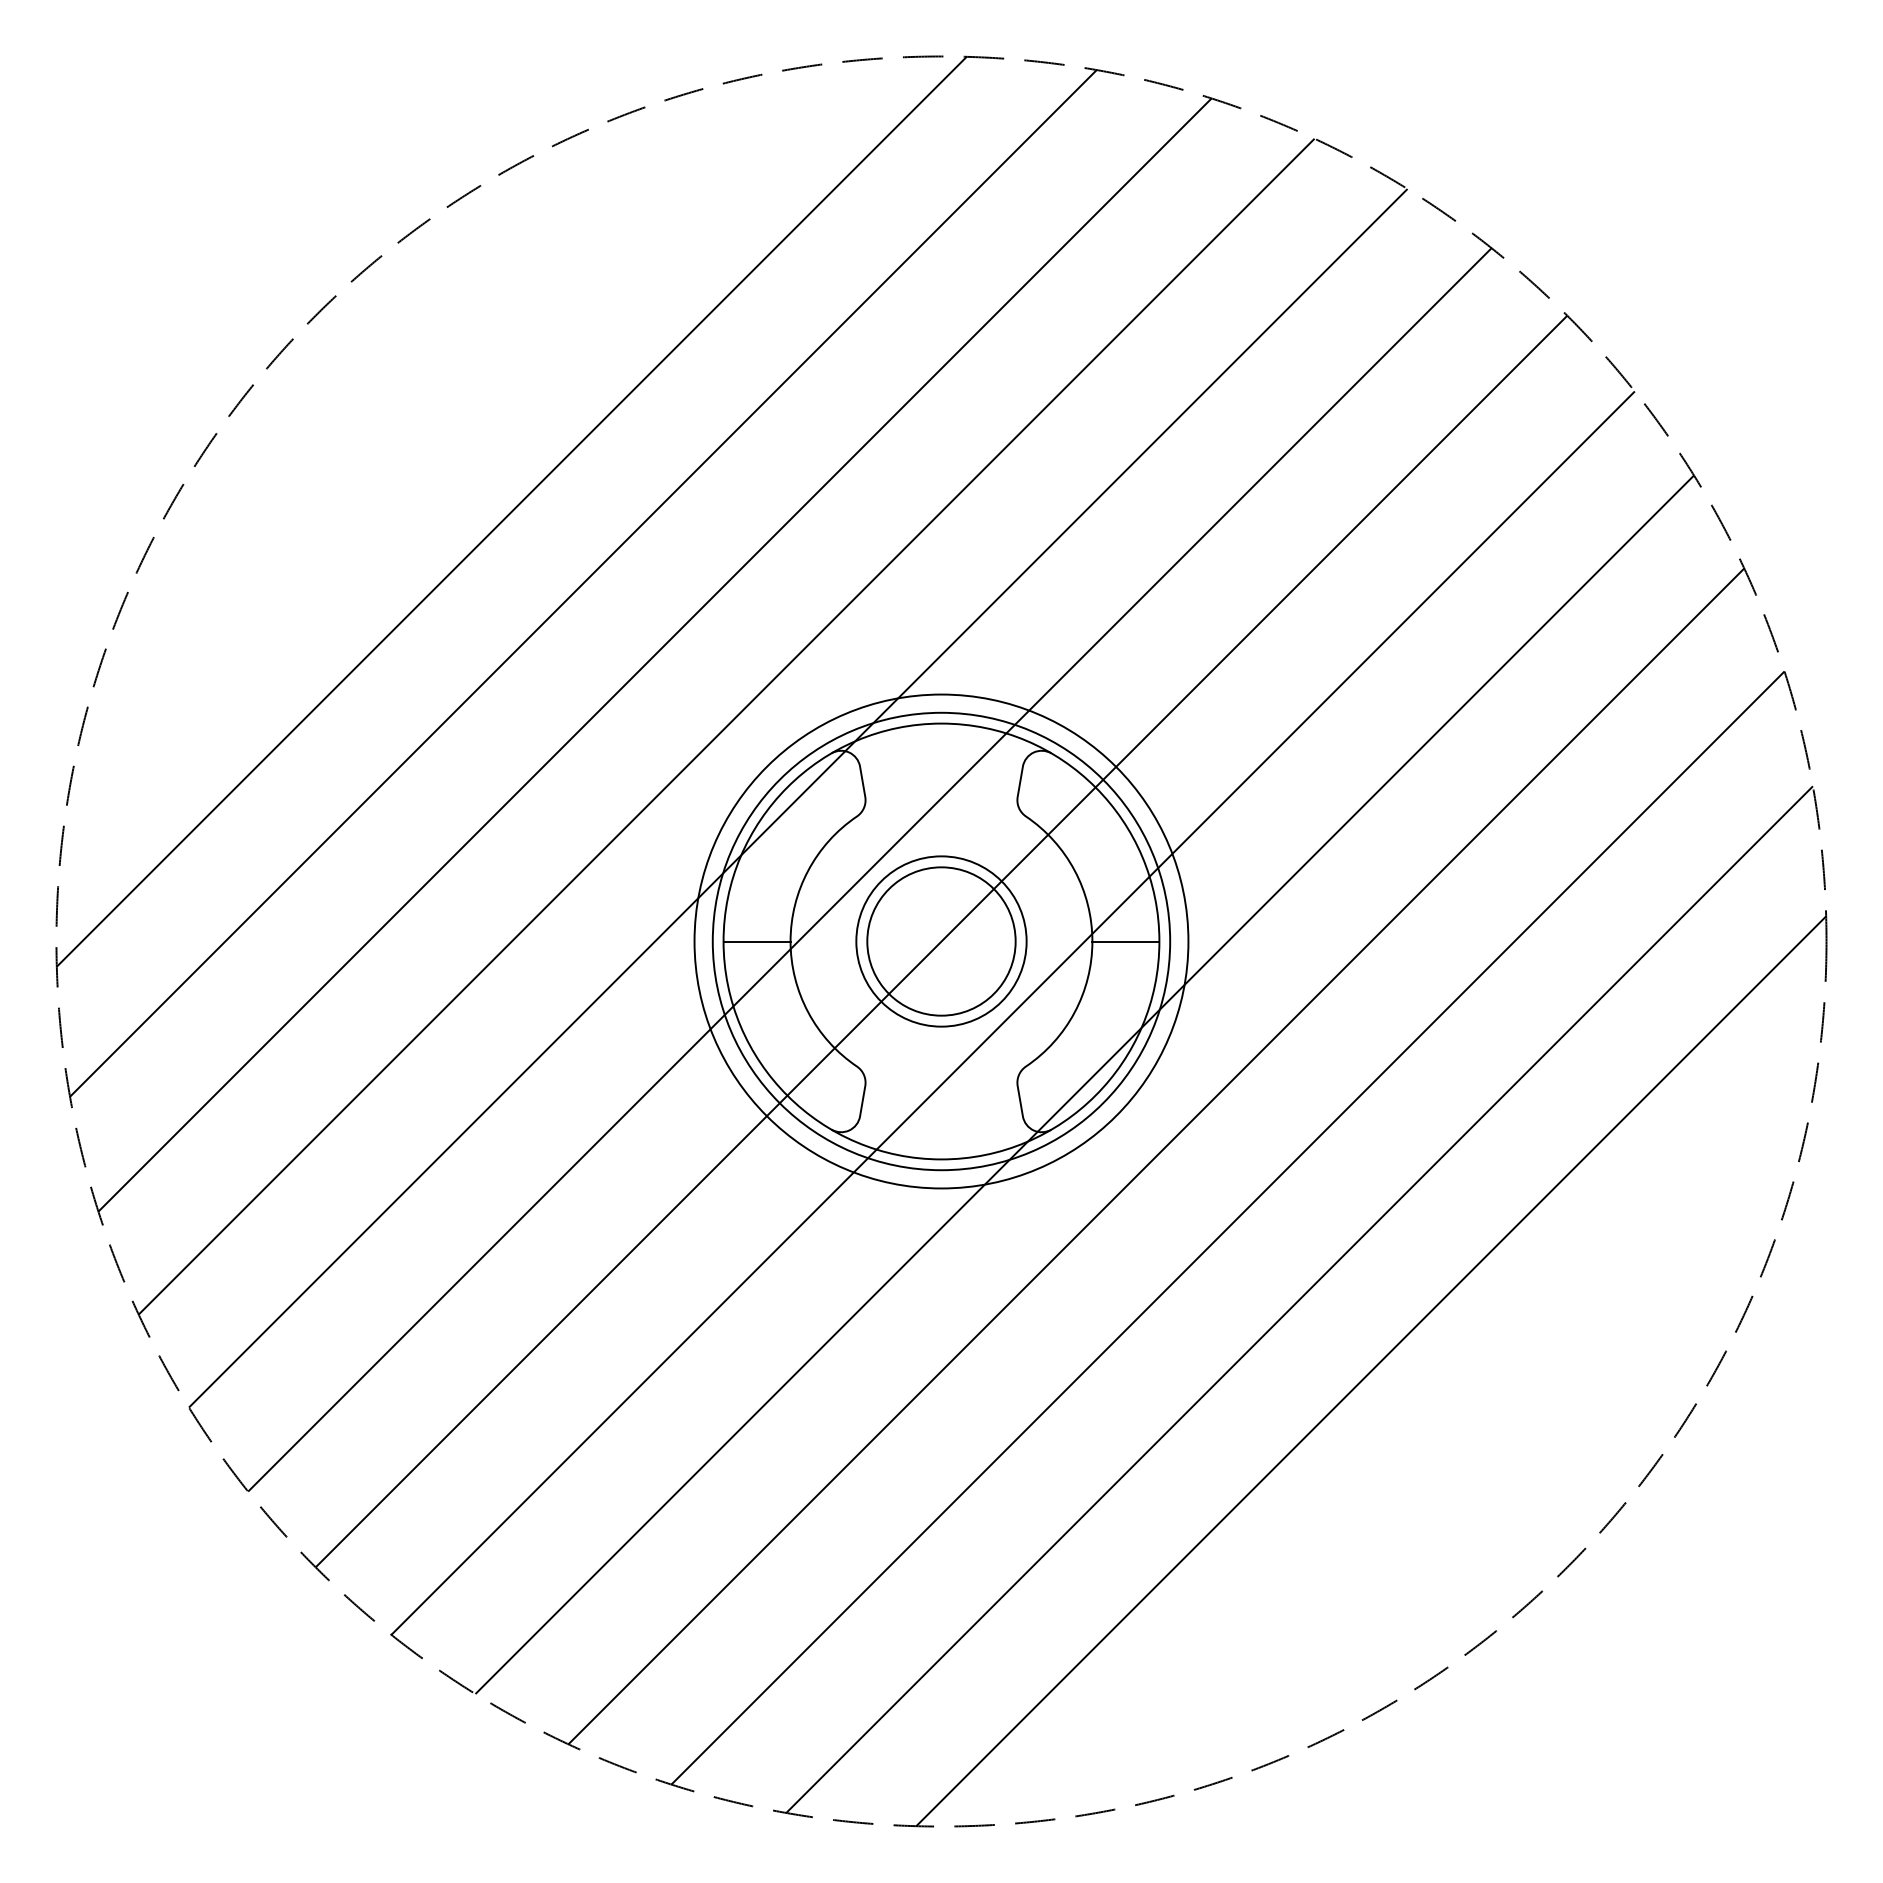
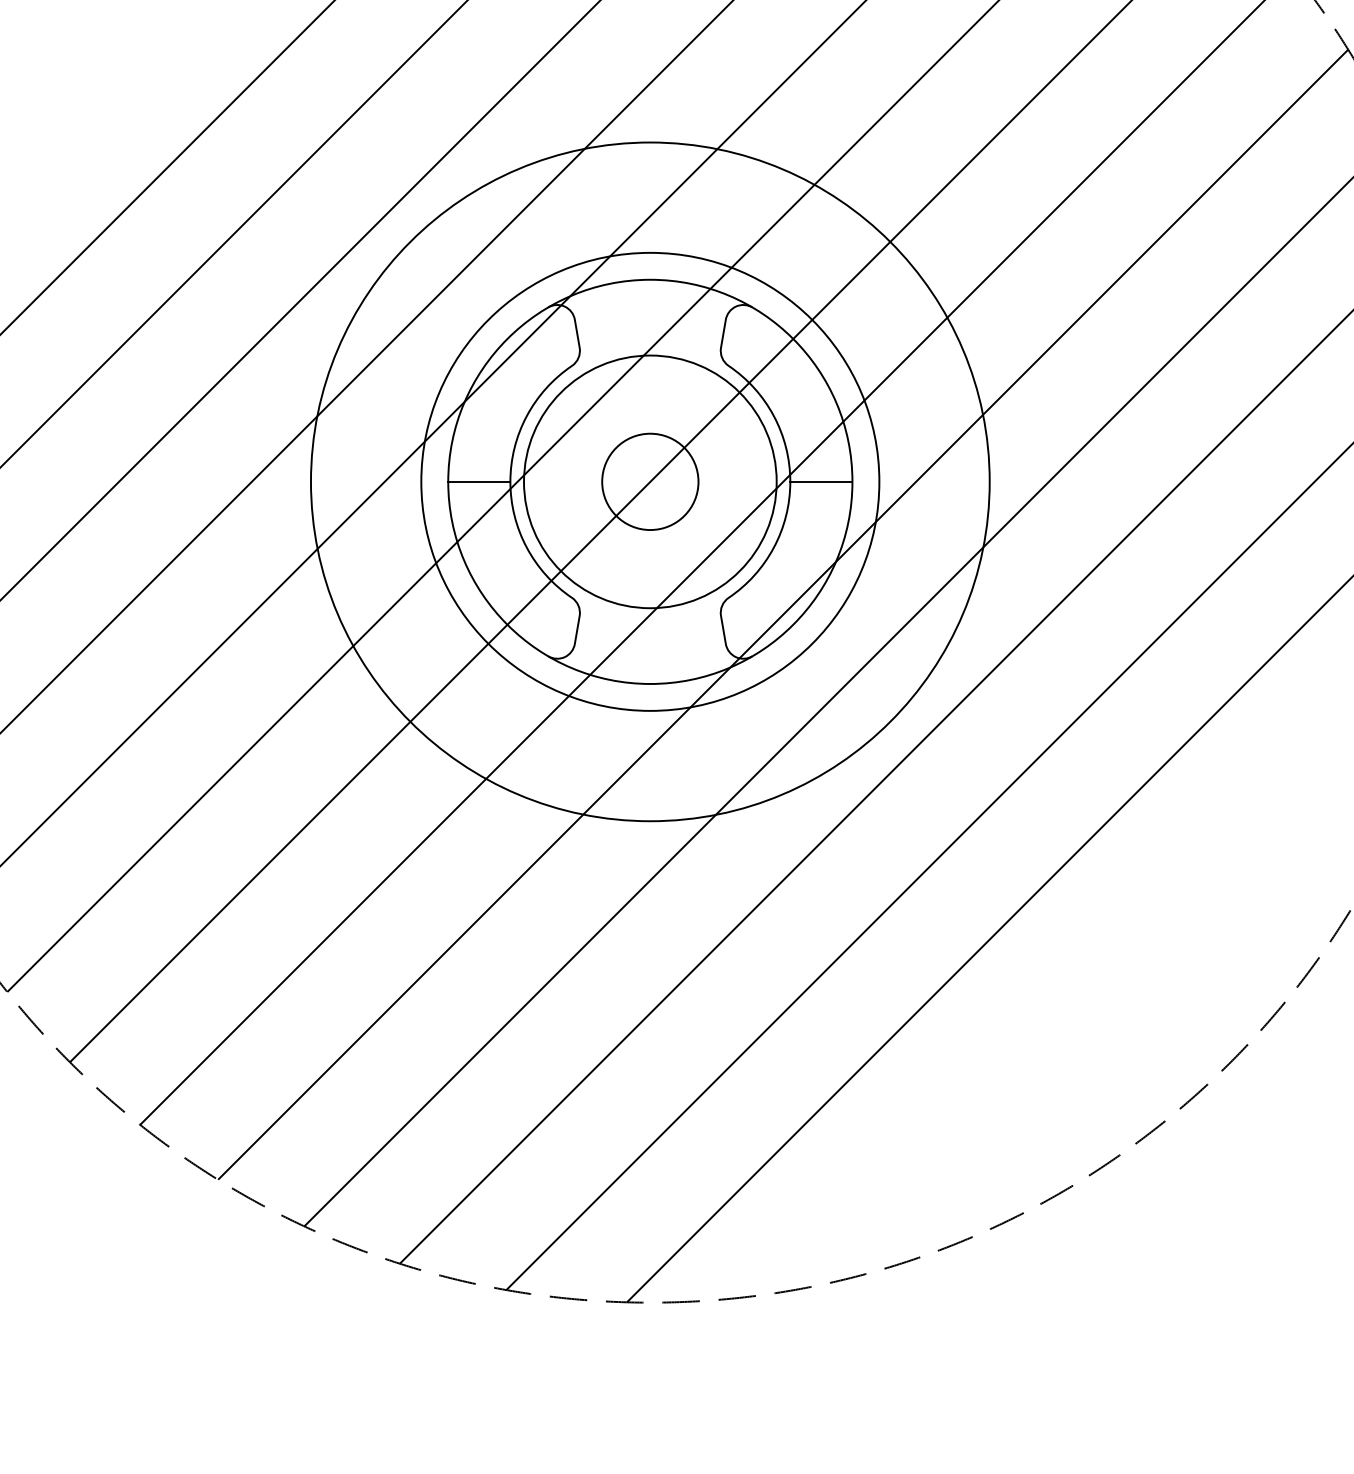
circle: (941, 941) -> (650, 481), size x0.7
circle: (941, 941) -> (650, 481), size x1.6
circle: (941, 941) -> (650, 481), size x1.6

